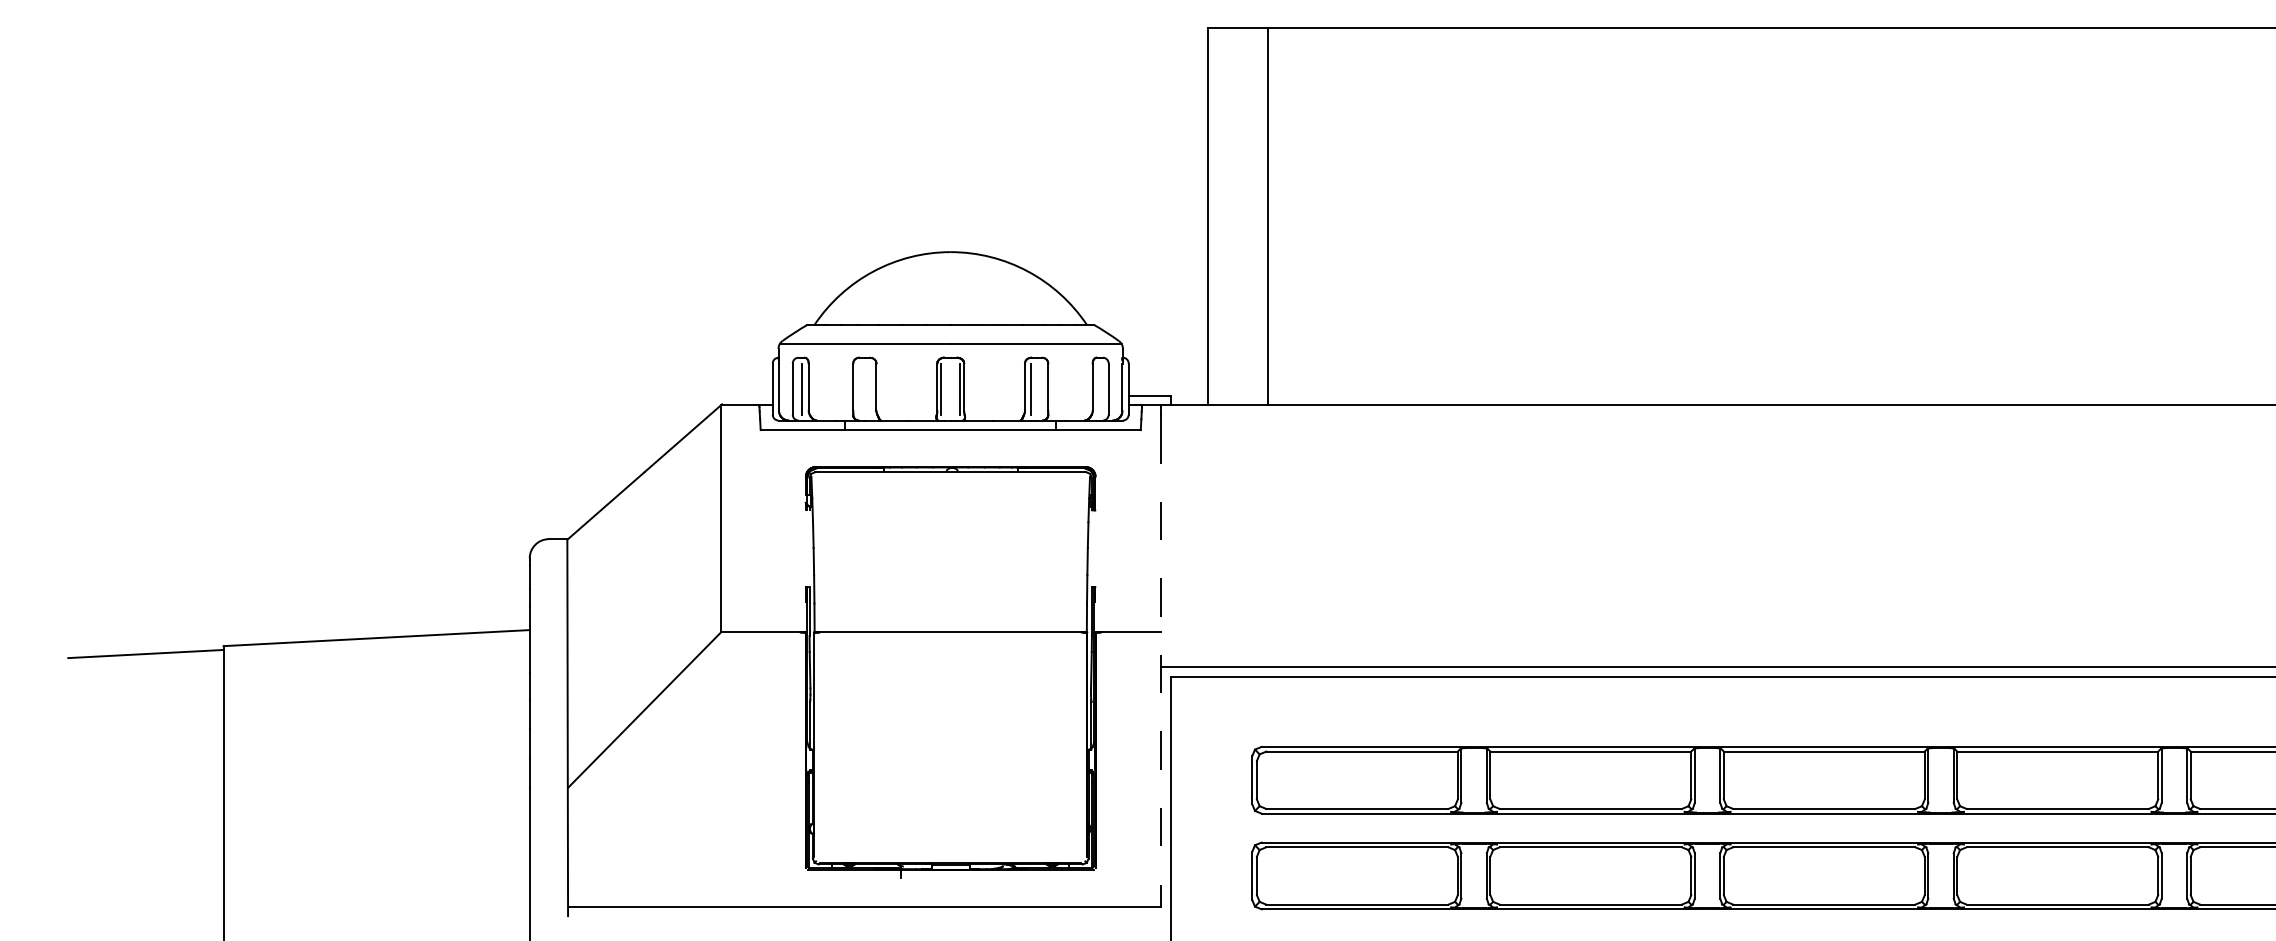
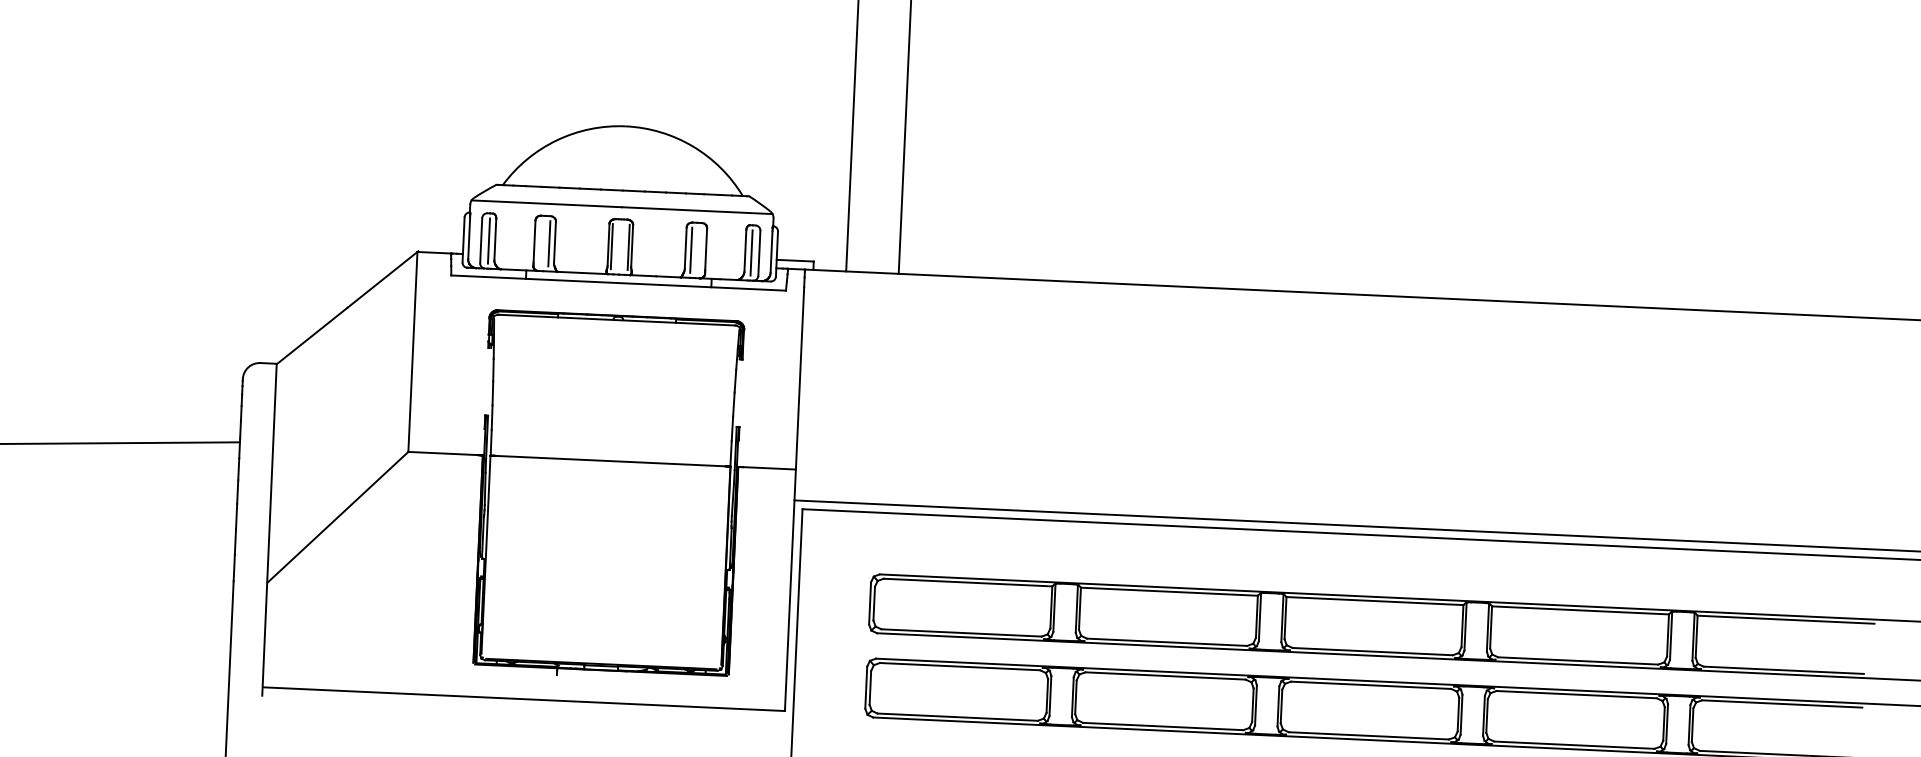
line: (870, 388) -> (549, 243), added
line: (1099, 388) -> (751, 252), added
line: (1161, 665) -> (794, 498), dashed -> solid

